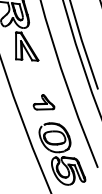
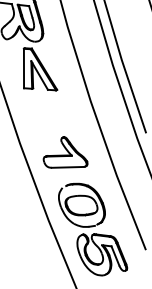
part: (43, 102) -> (64, 152), size x1.43

